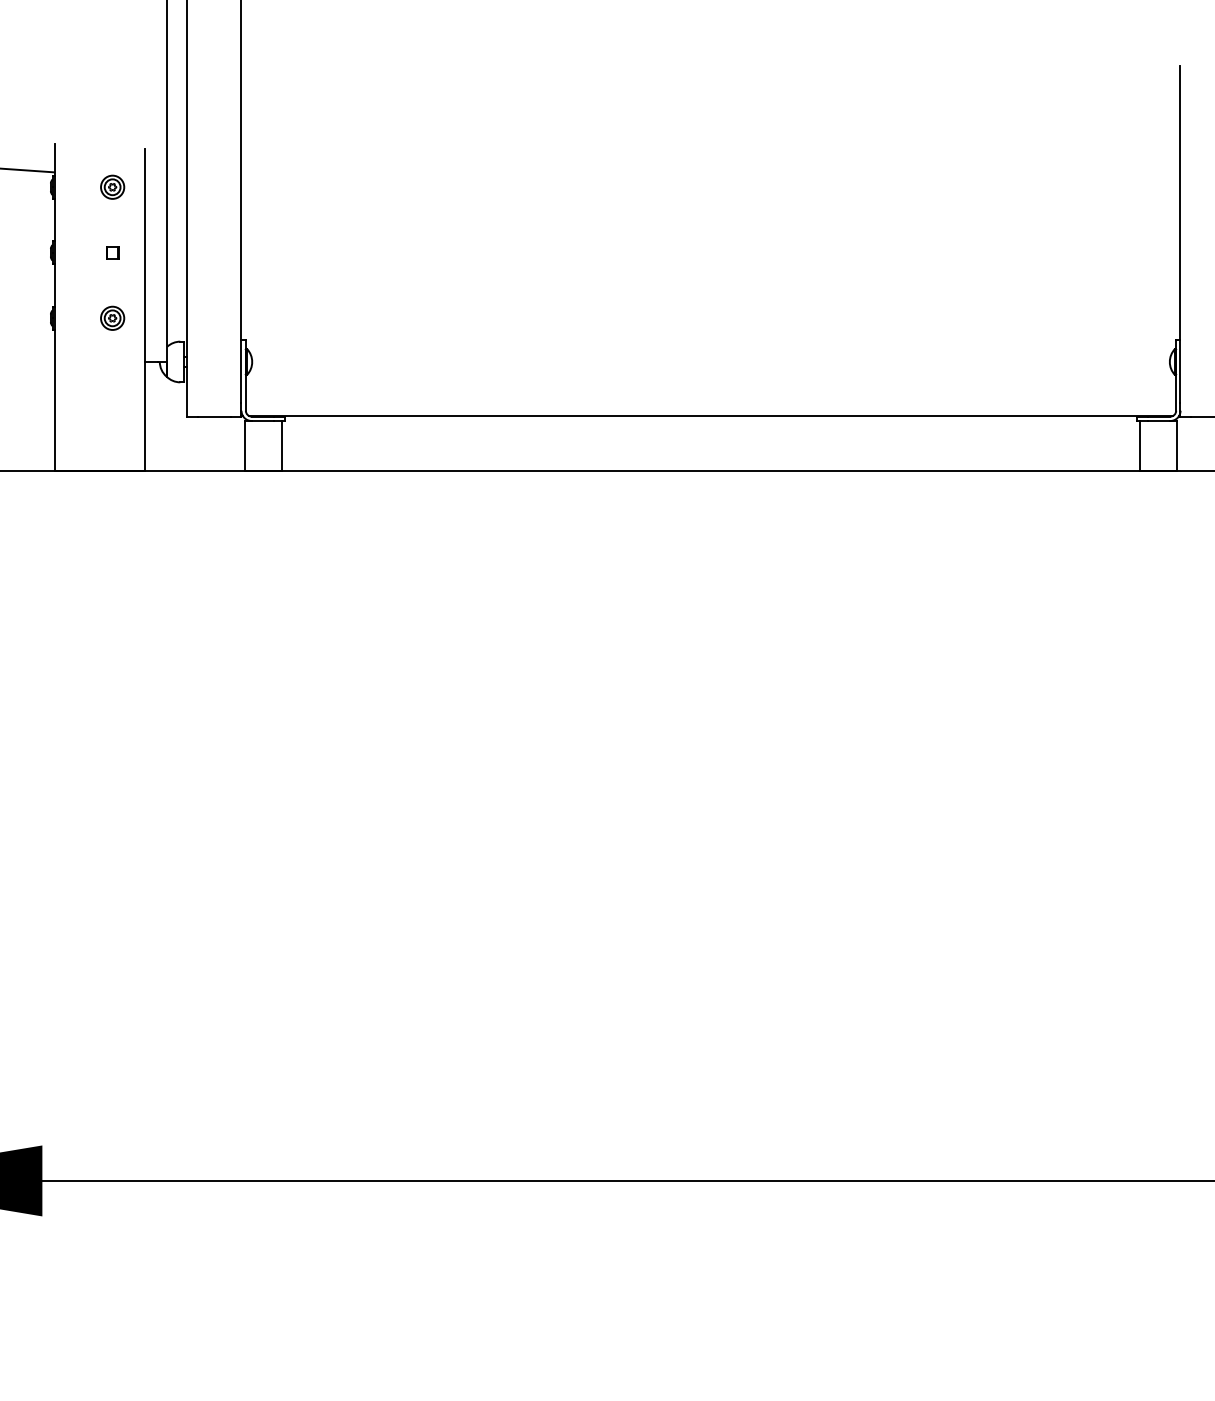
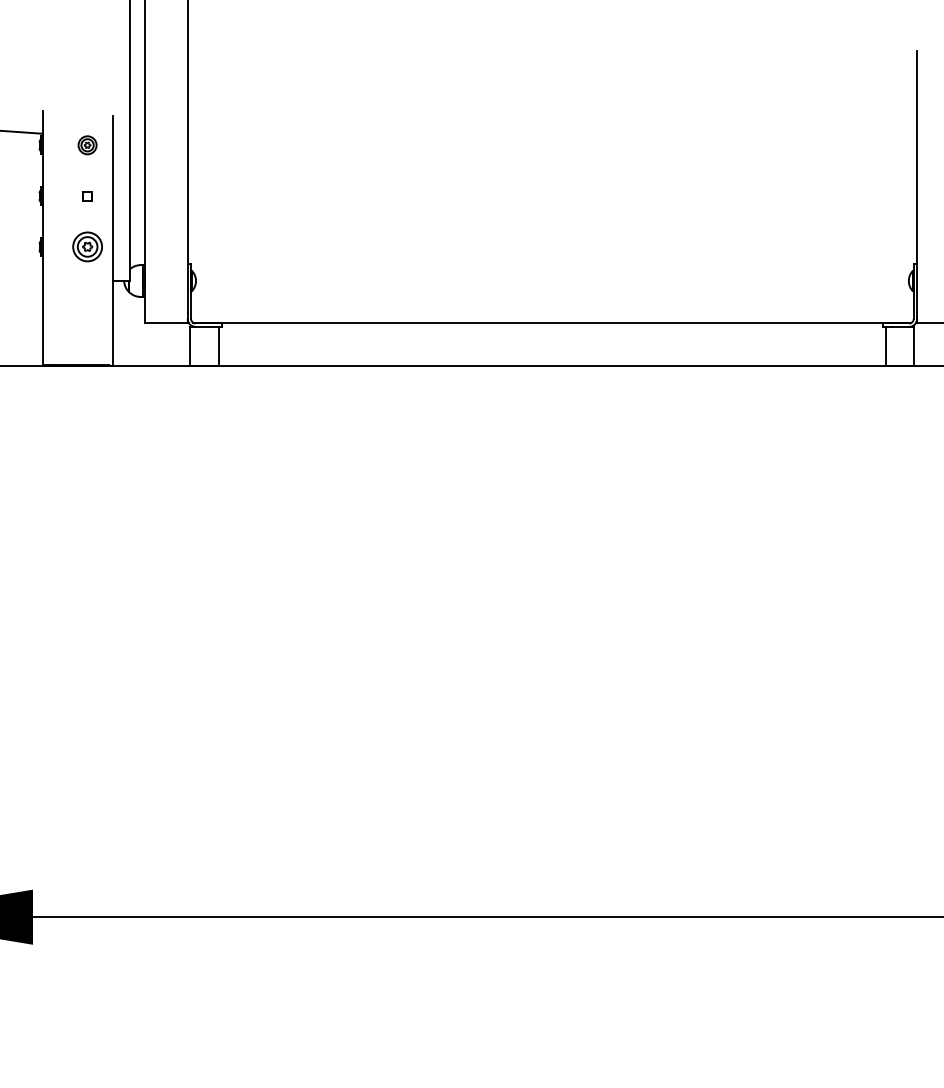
part: (112, 318) -> (87, 247), size x1.6

